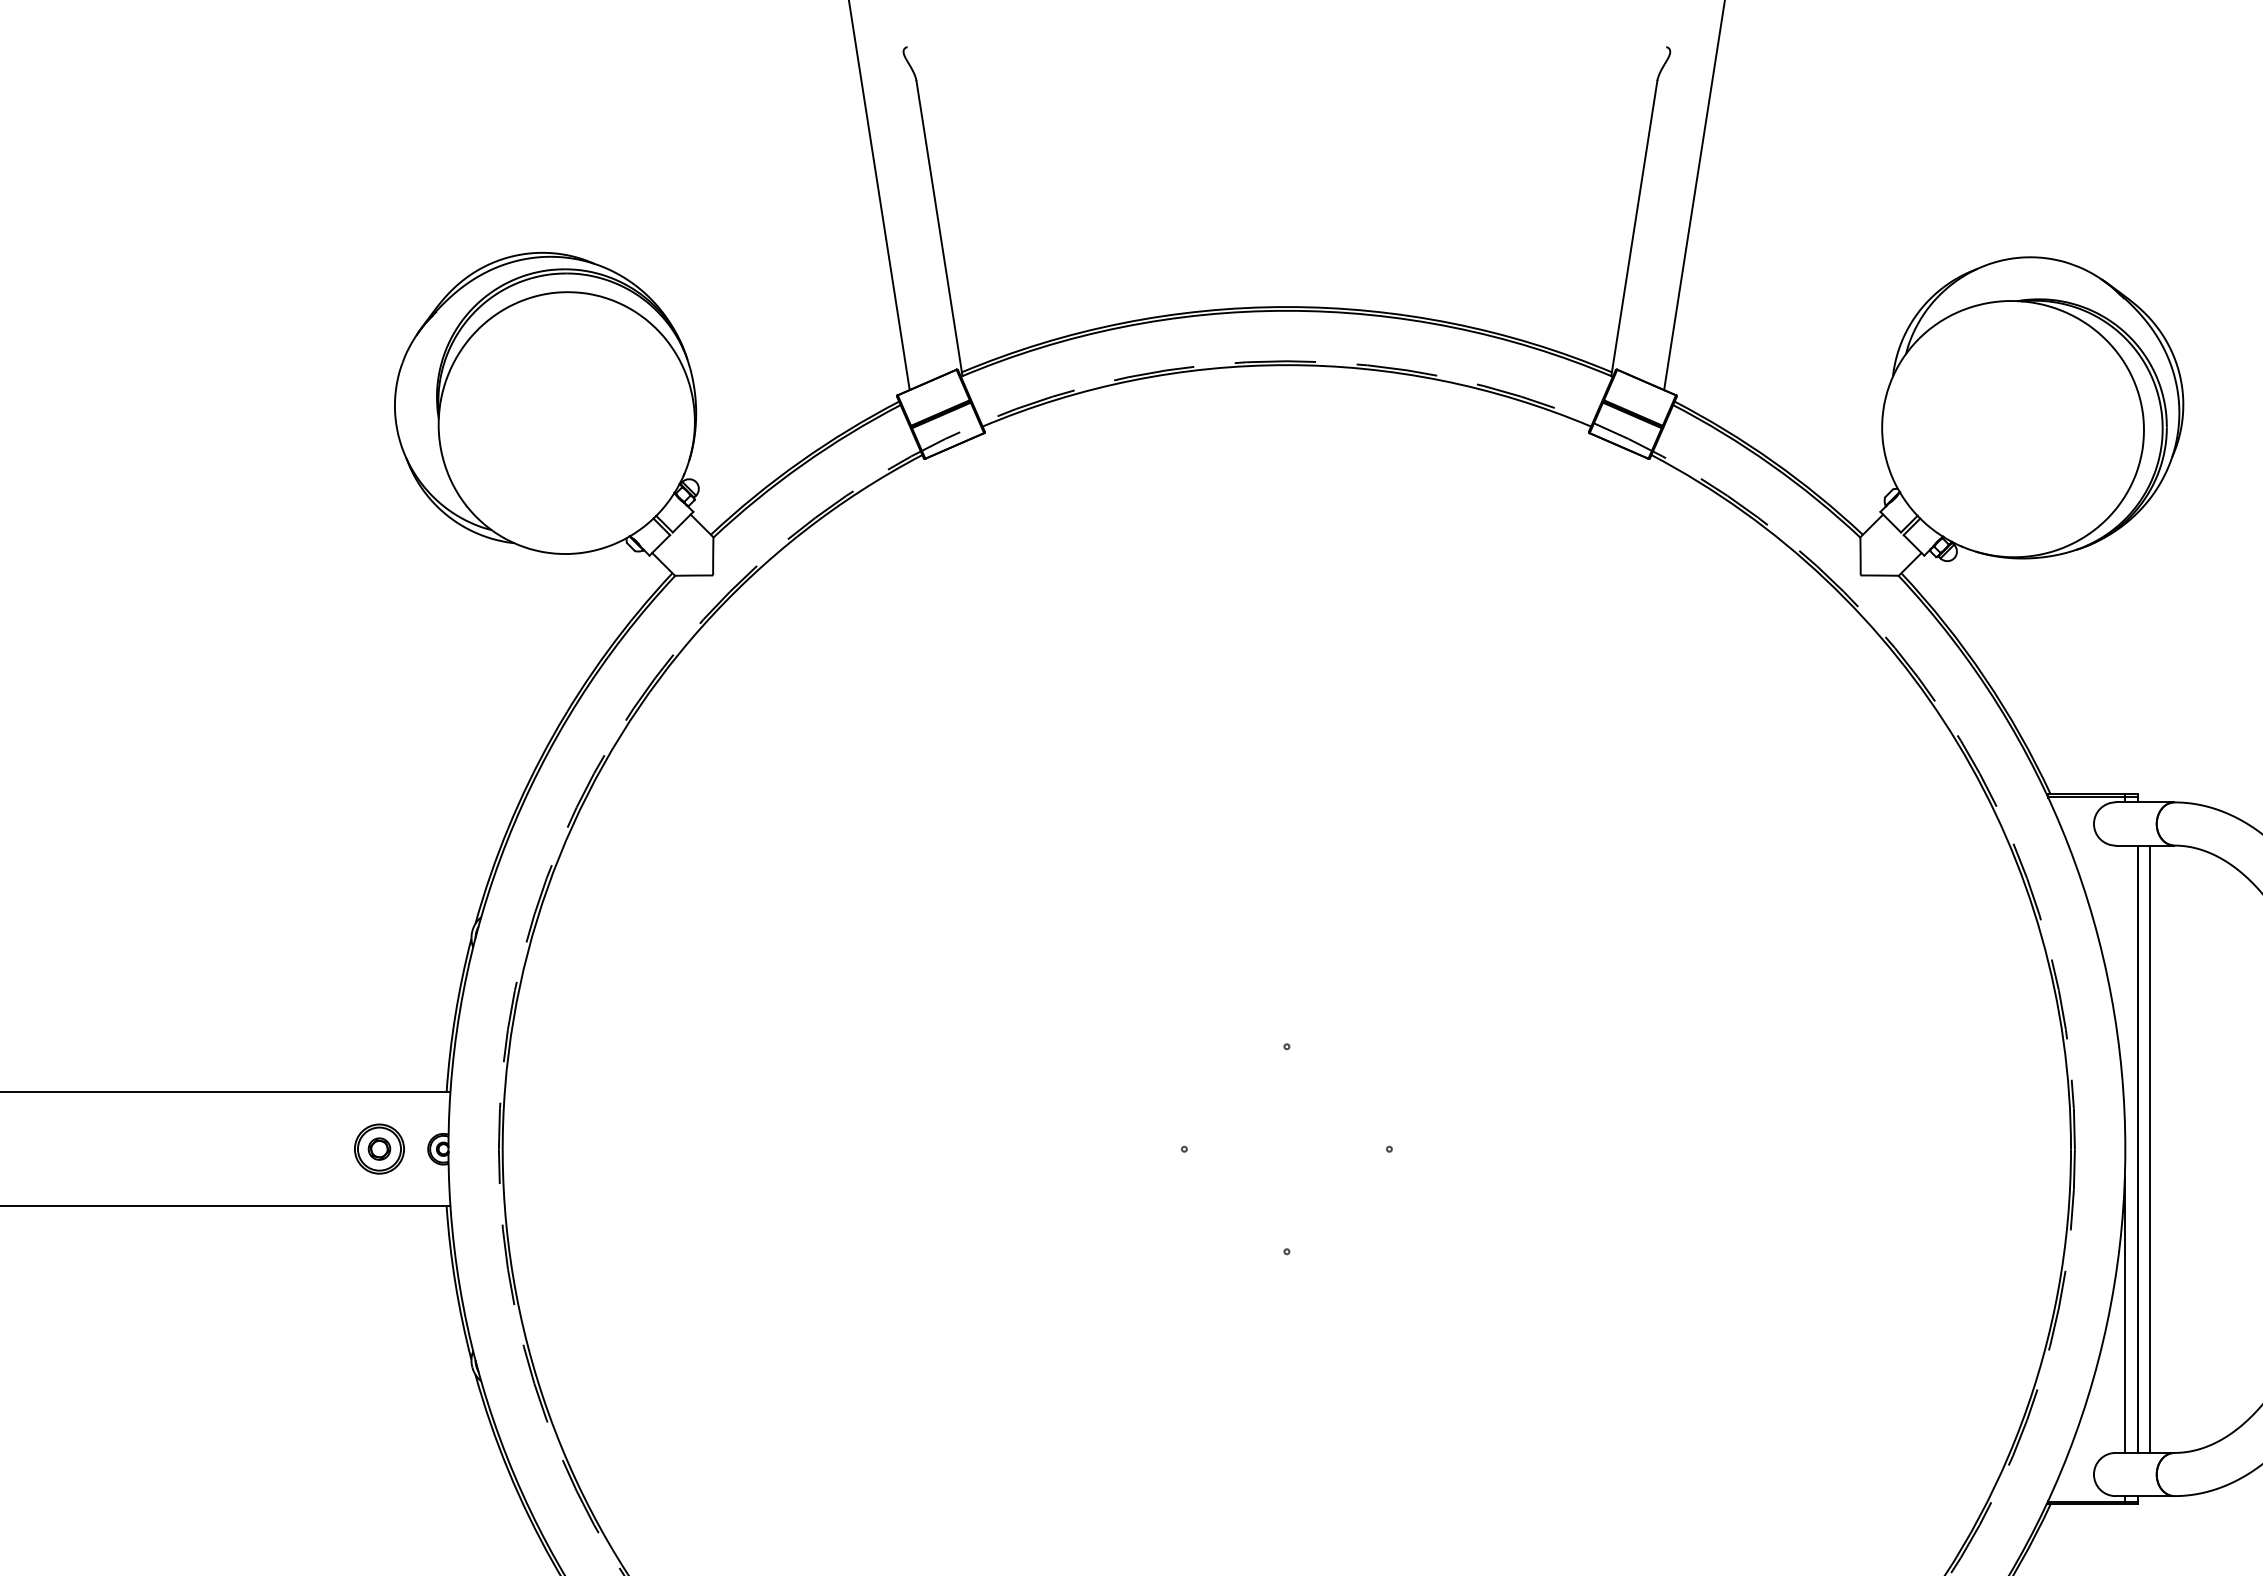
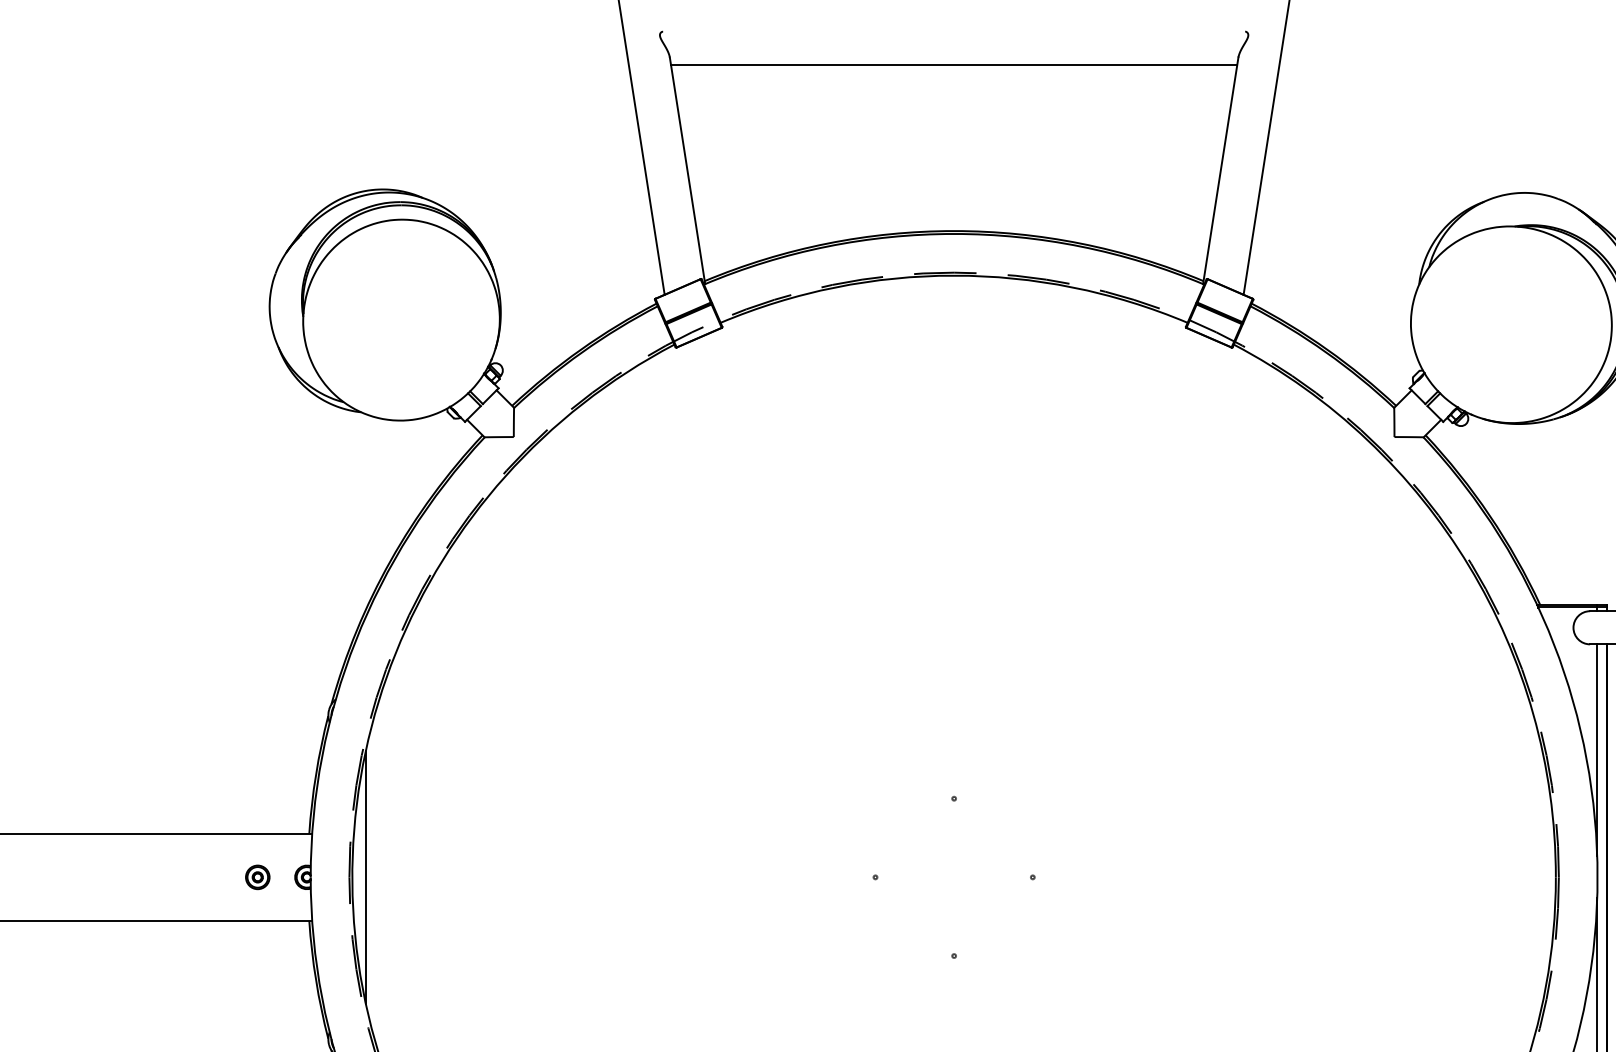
line: (1286, 90) -> (953, 64), added
line: (2124, 983) -> (1596, 750), added
line: (520, 1148) -> (366, 876), added
part: (379, 1149) -> (257, 877), size x0.62

